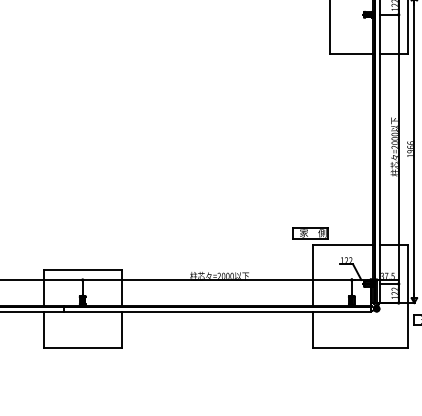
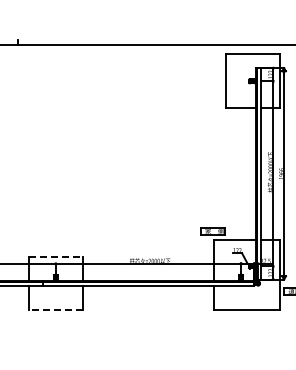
line: (82, 269) -> (55, 256), solid -> dashed
line: (82, 347) -> (55, 310), solid -> dashed

